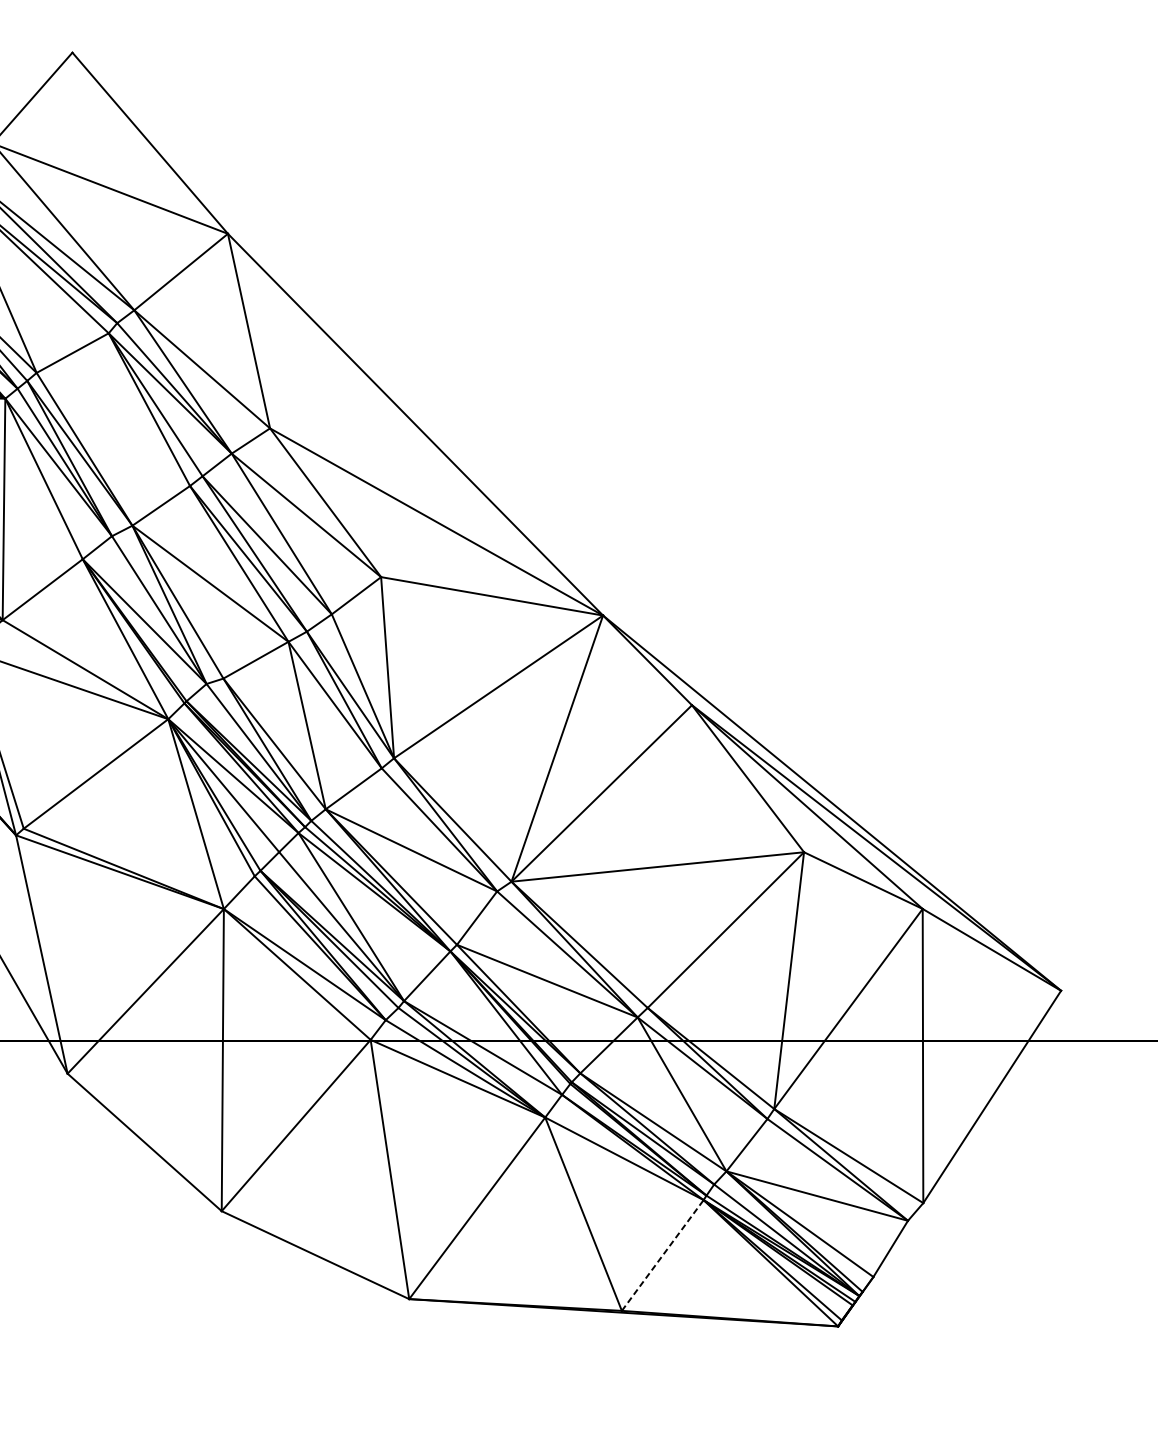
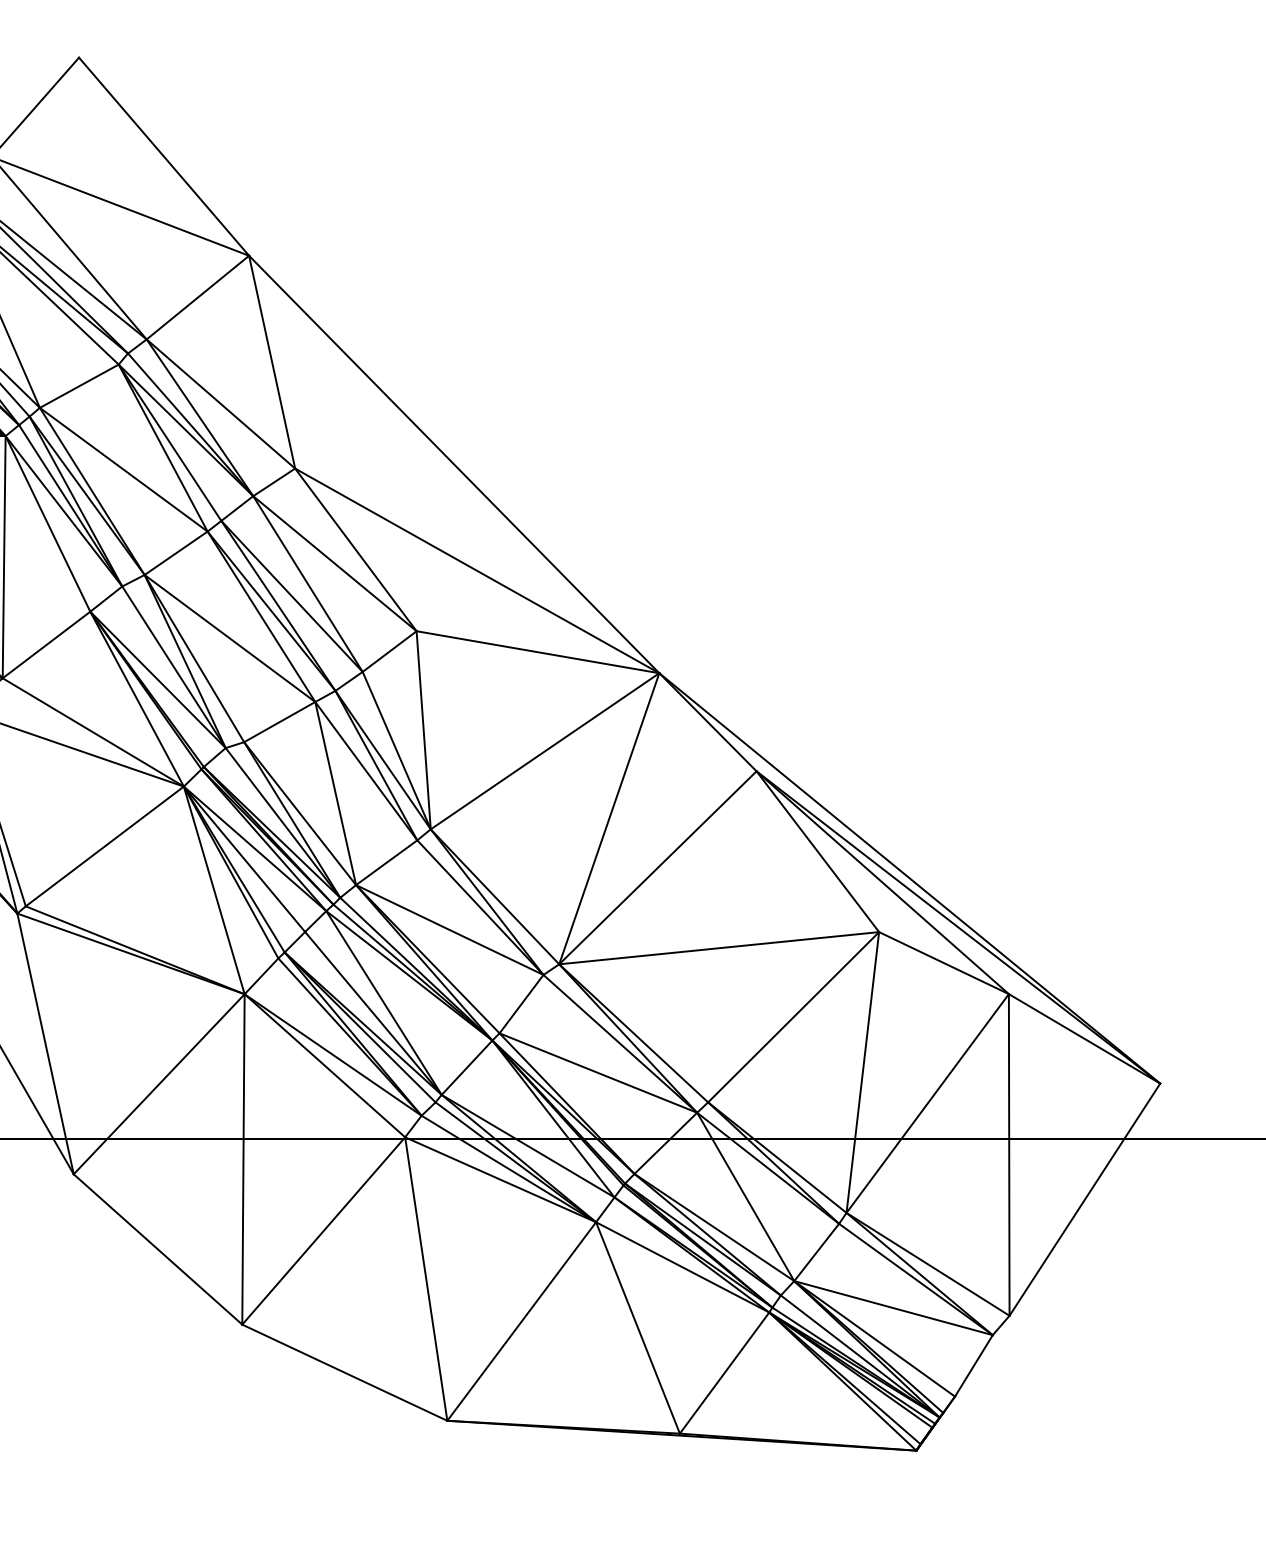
line: (113, 429) -> (123, 469), added
line: (662, 1254) -> (724, 1372), dashed -> solid

